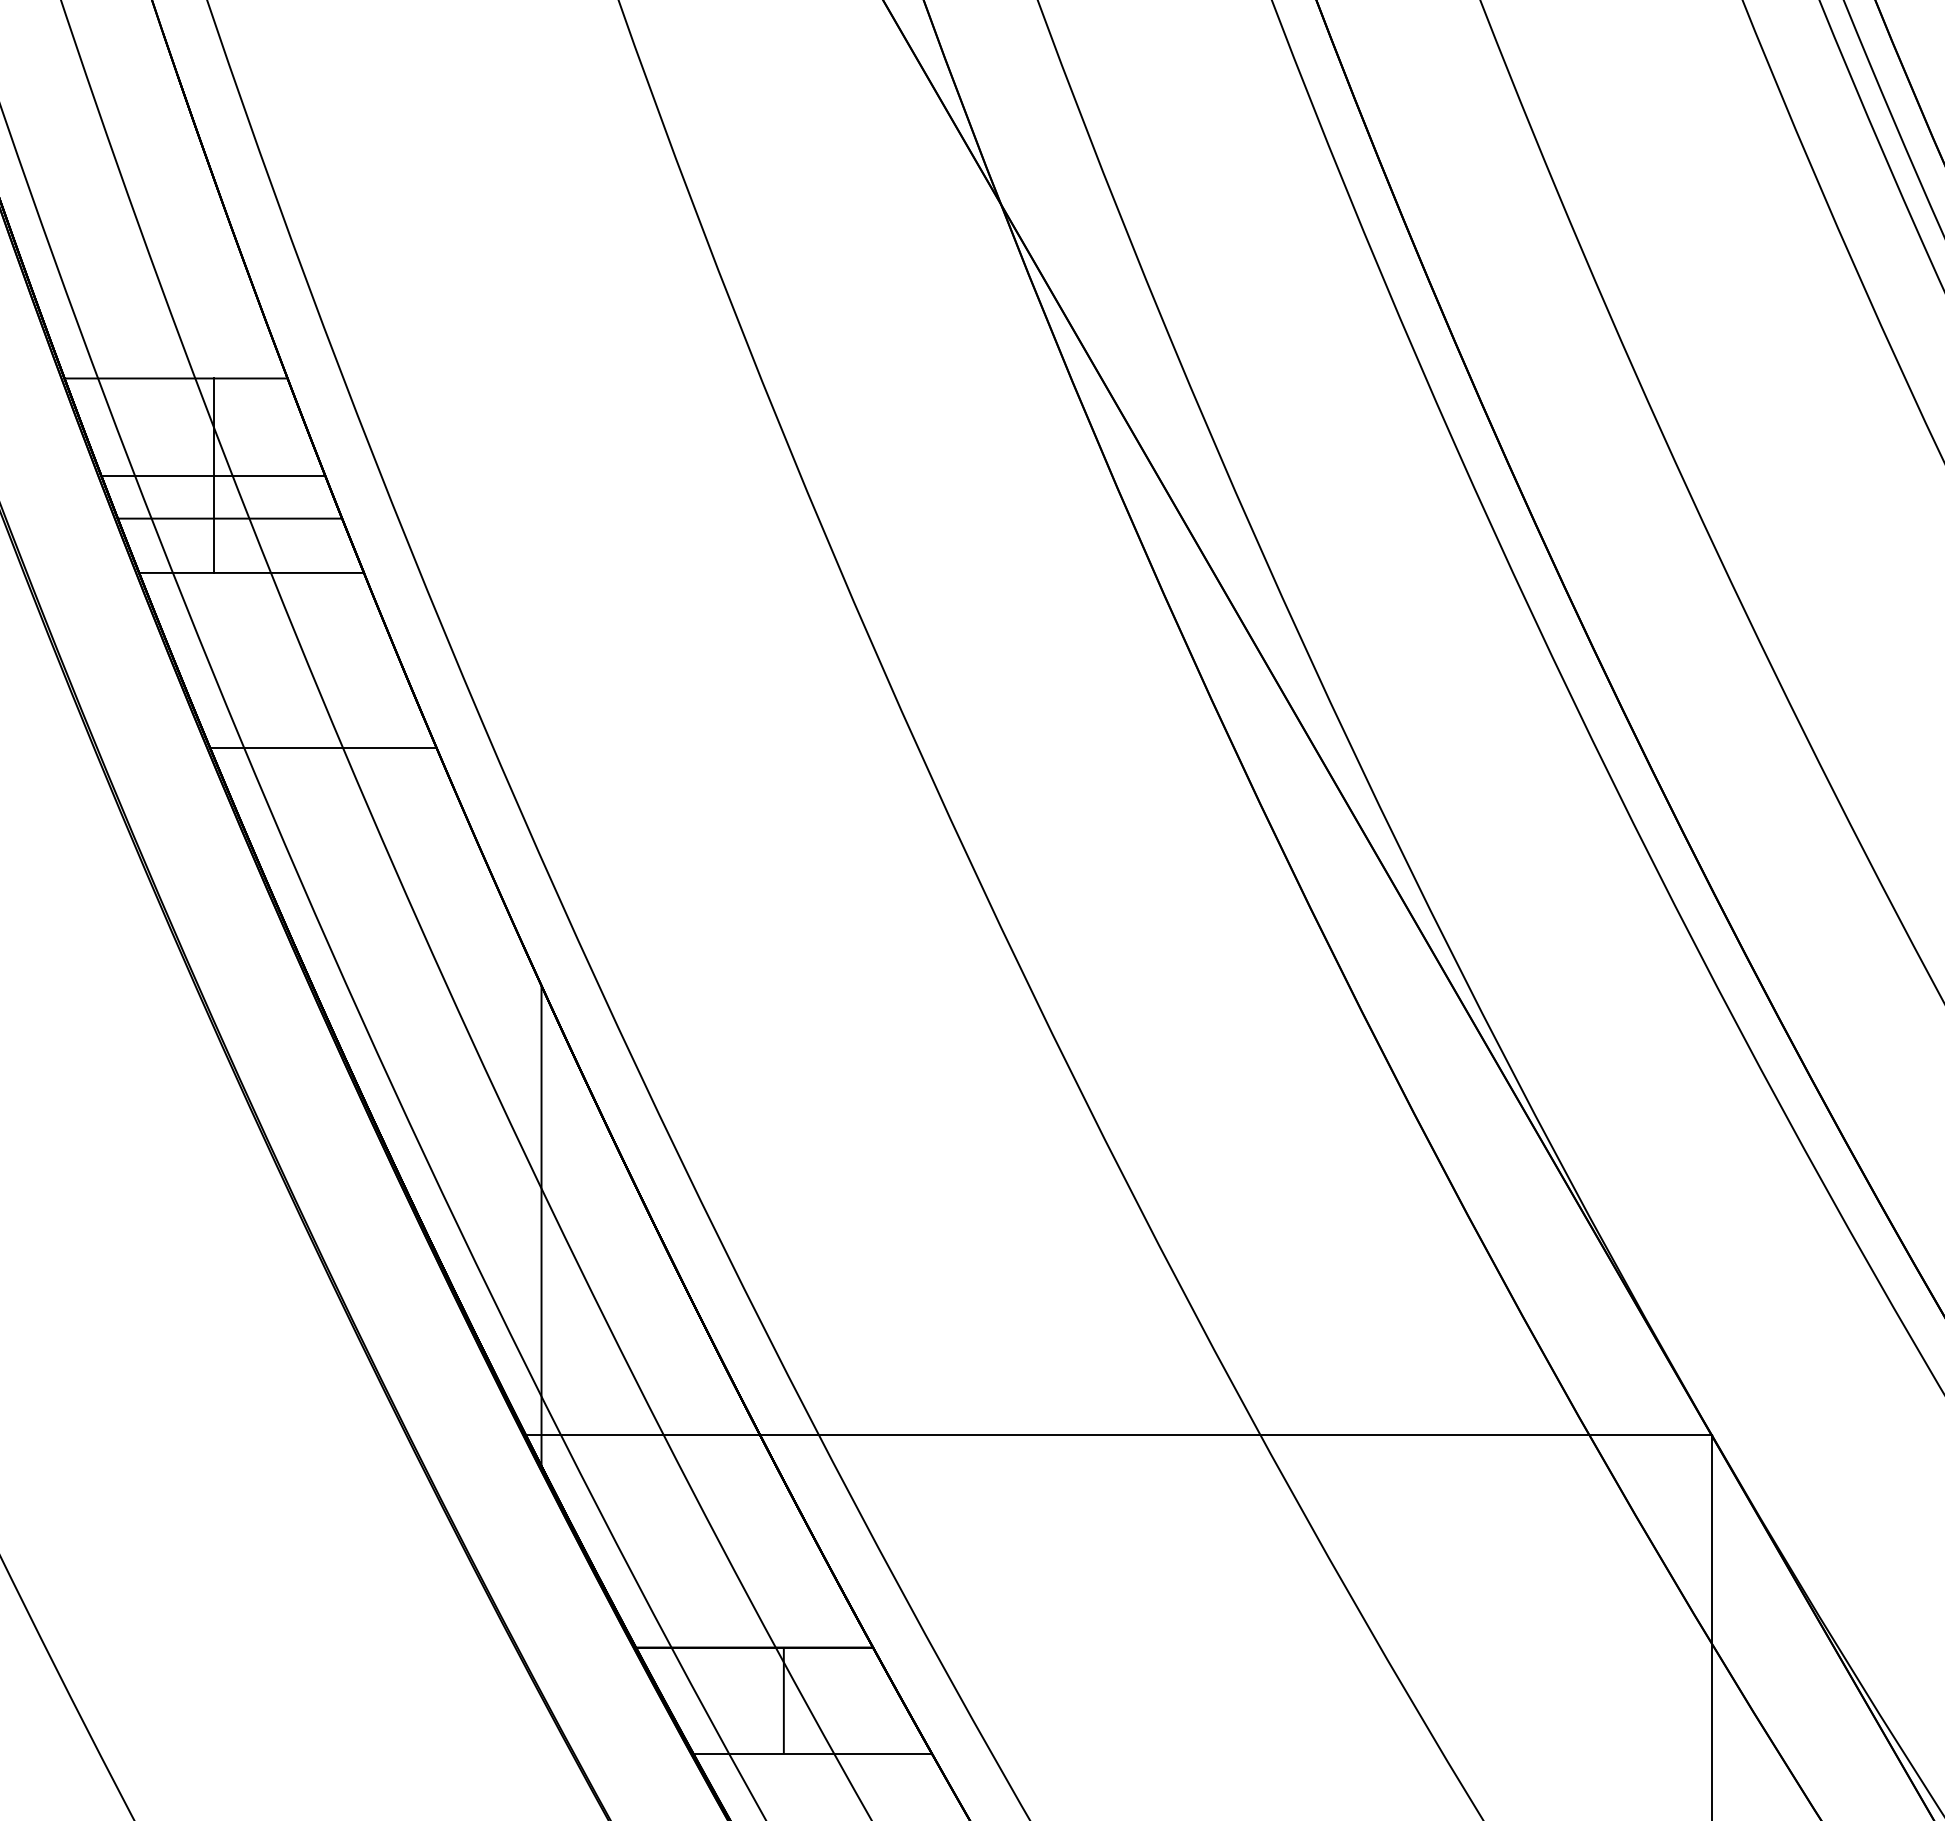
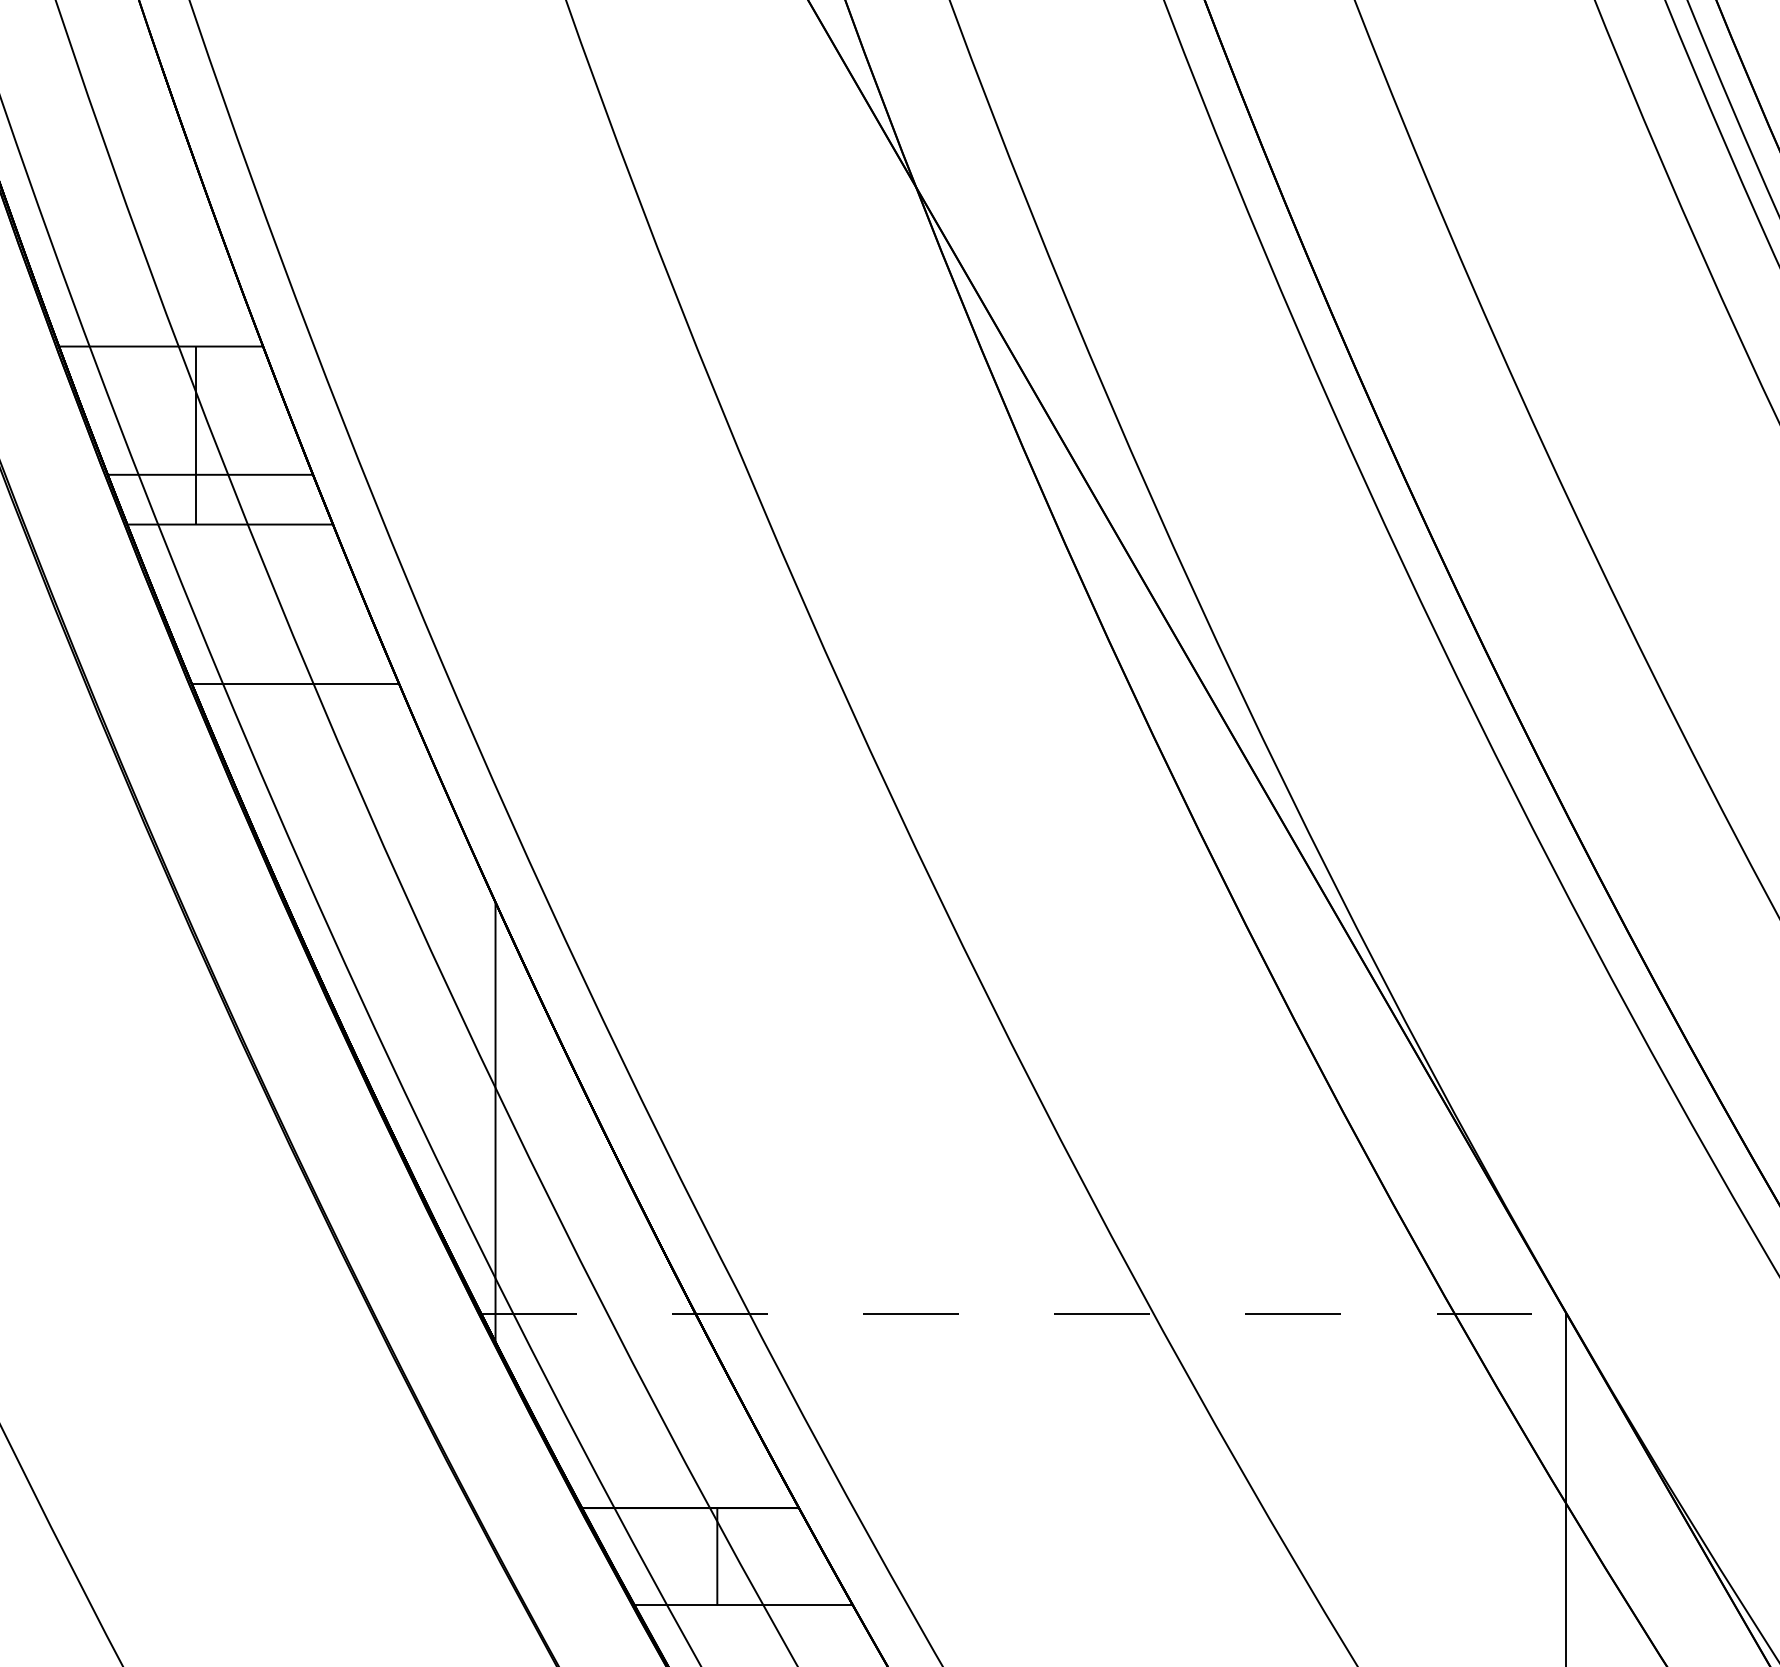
line: (213, 475) -> (195, 435), removed
line: (1118, 1435) -> (1023, 1314), solid -> dashed

